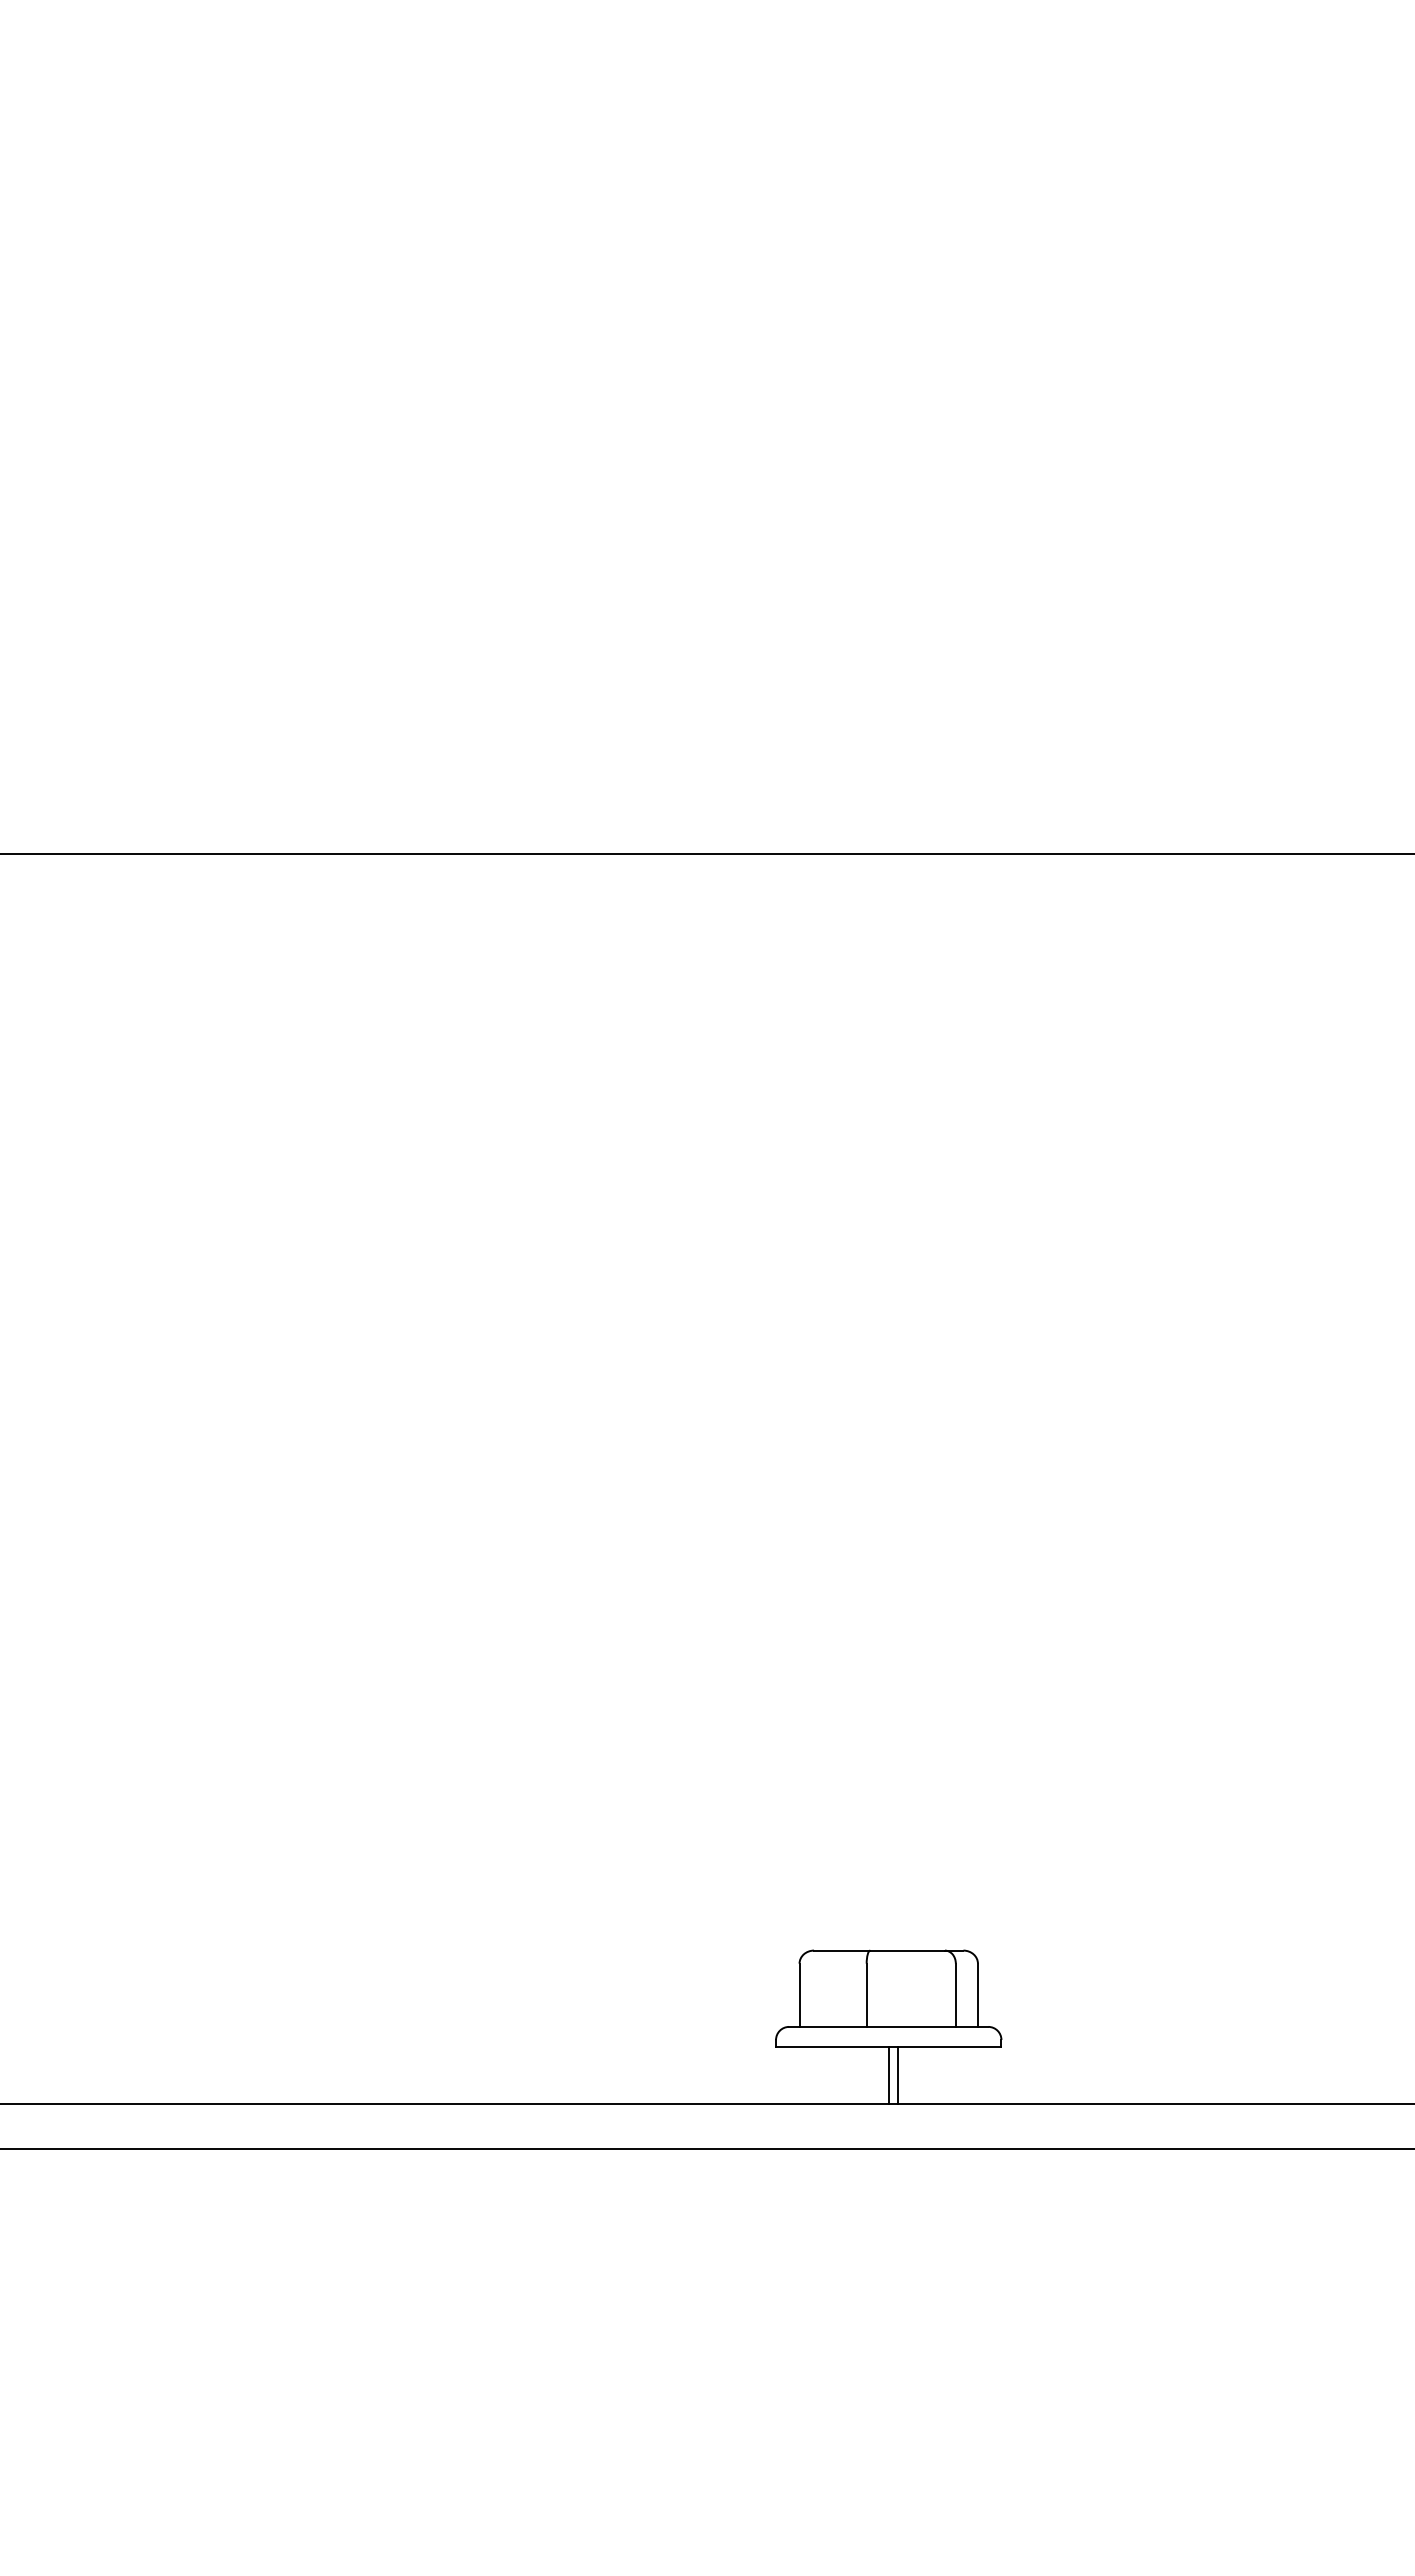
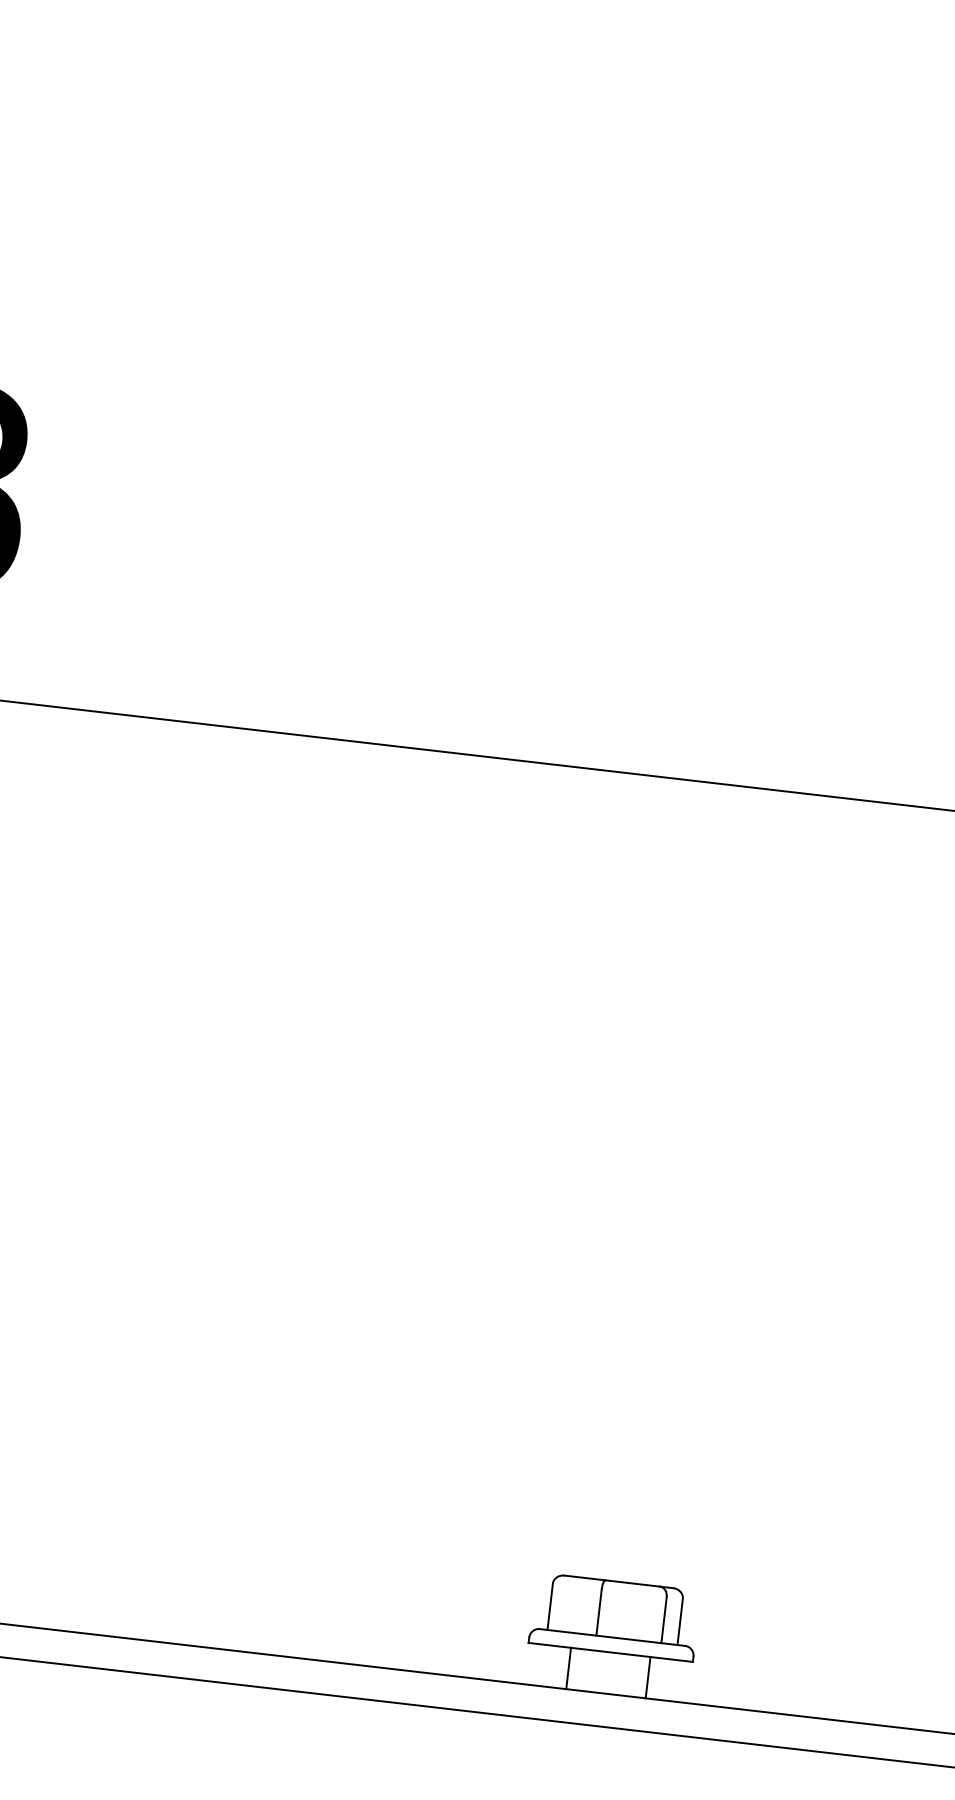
line: (889, 2075) -> (568, 1668), moved
line: (898, 2075) -> (648, 1677), moved

